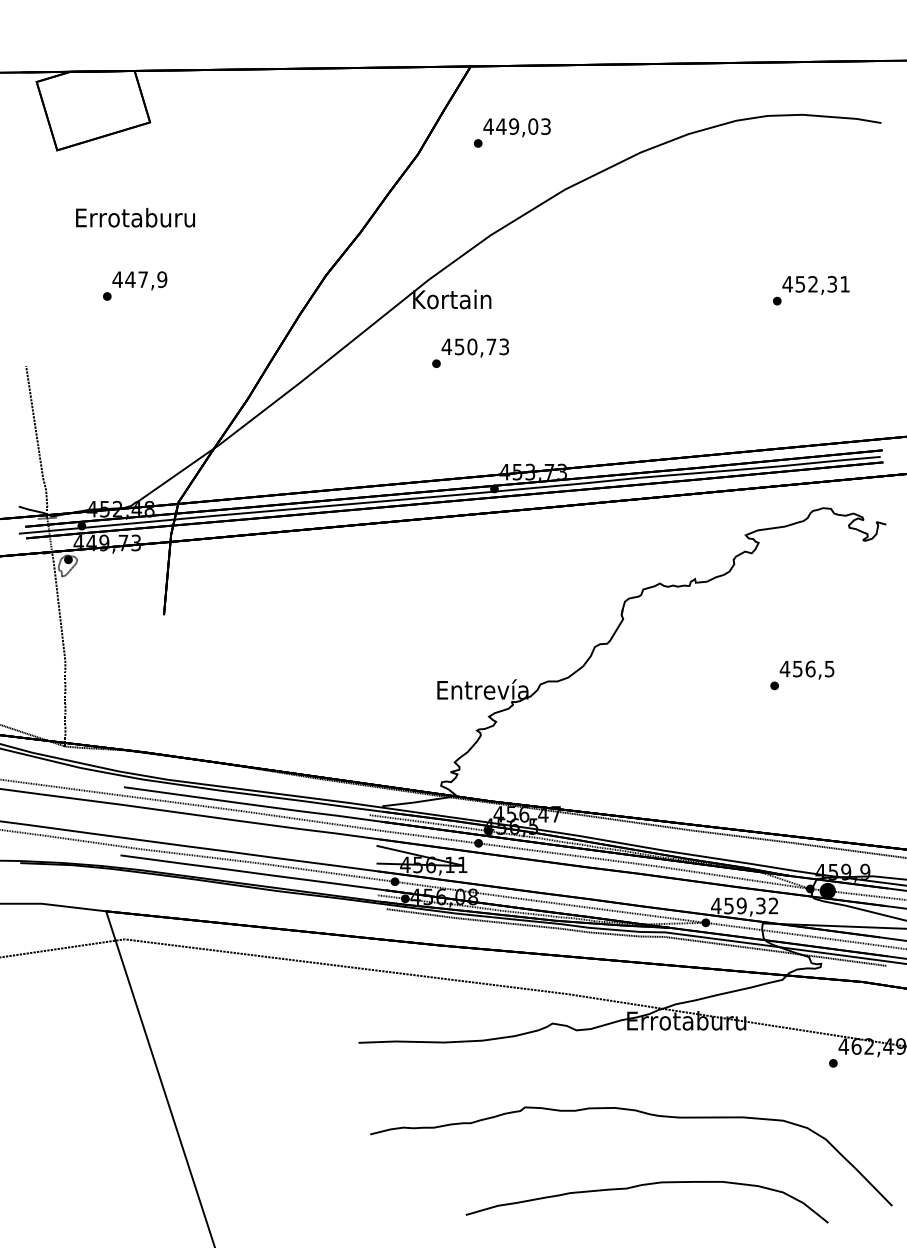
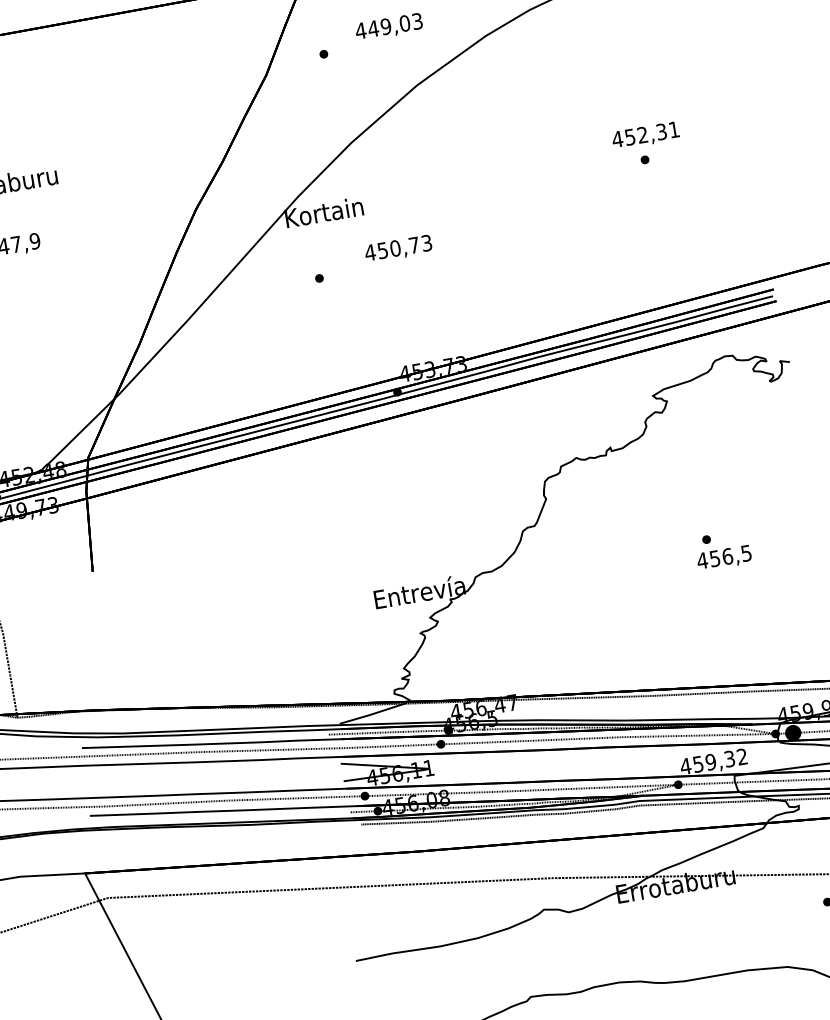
text: (516, 127) -> (388, 27), moved
text: (815, 285) -> (645, 135), moved
text: (474, 347) -> (397, 248), moved
text: (806, 669) -> (723, 557), moved

